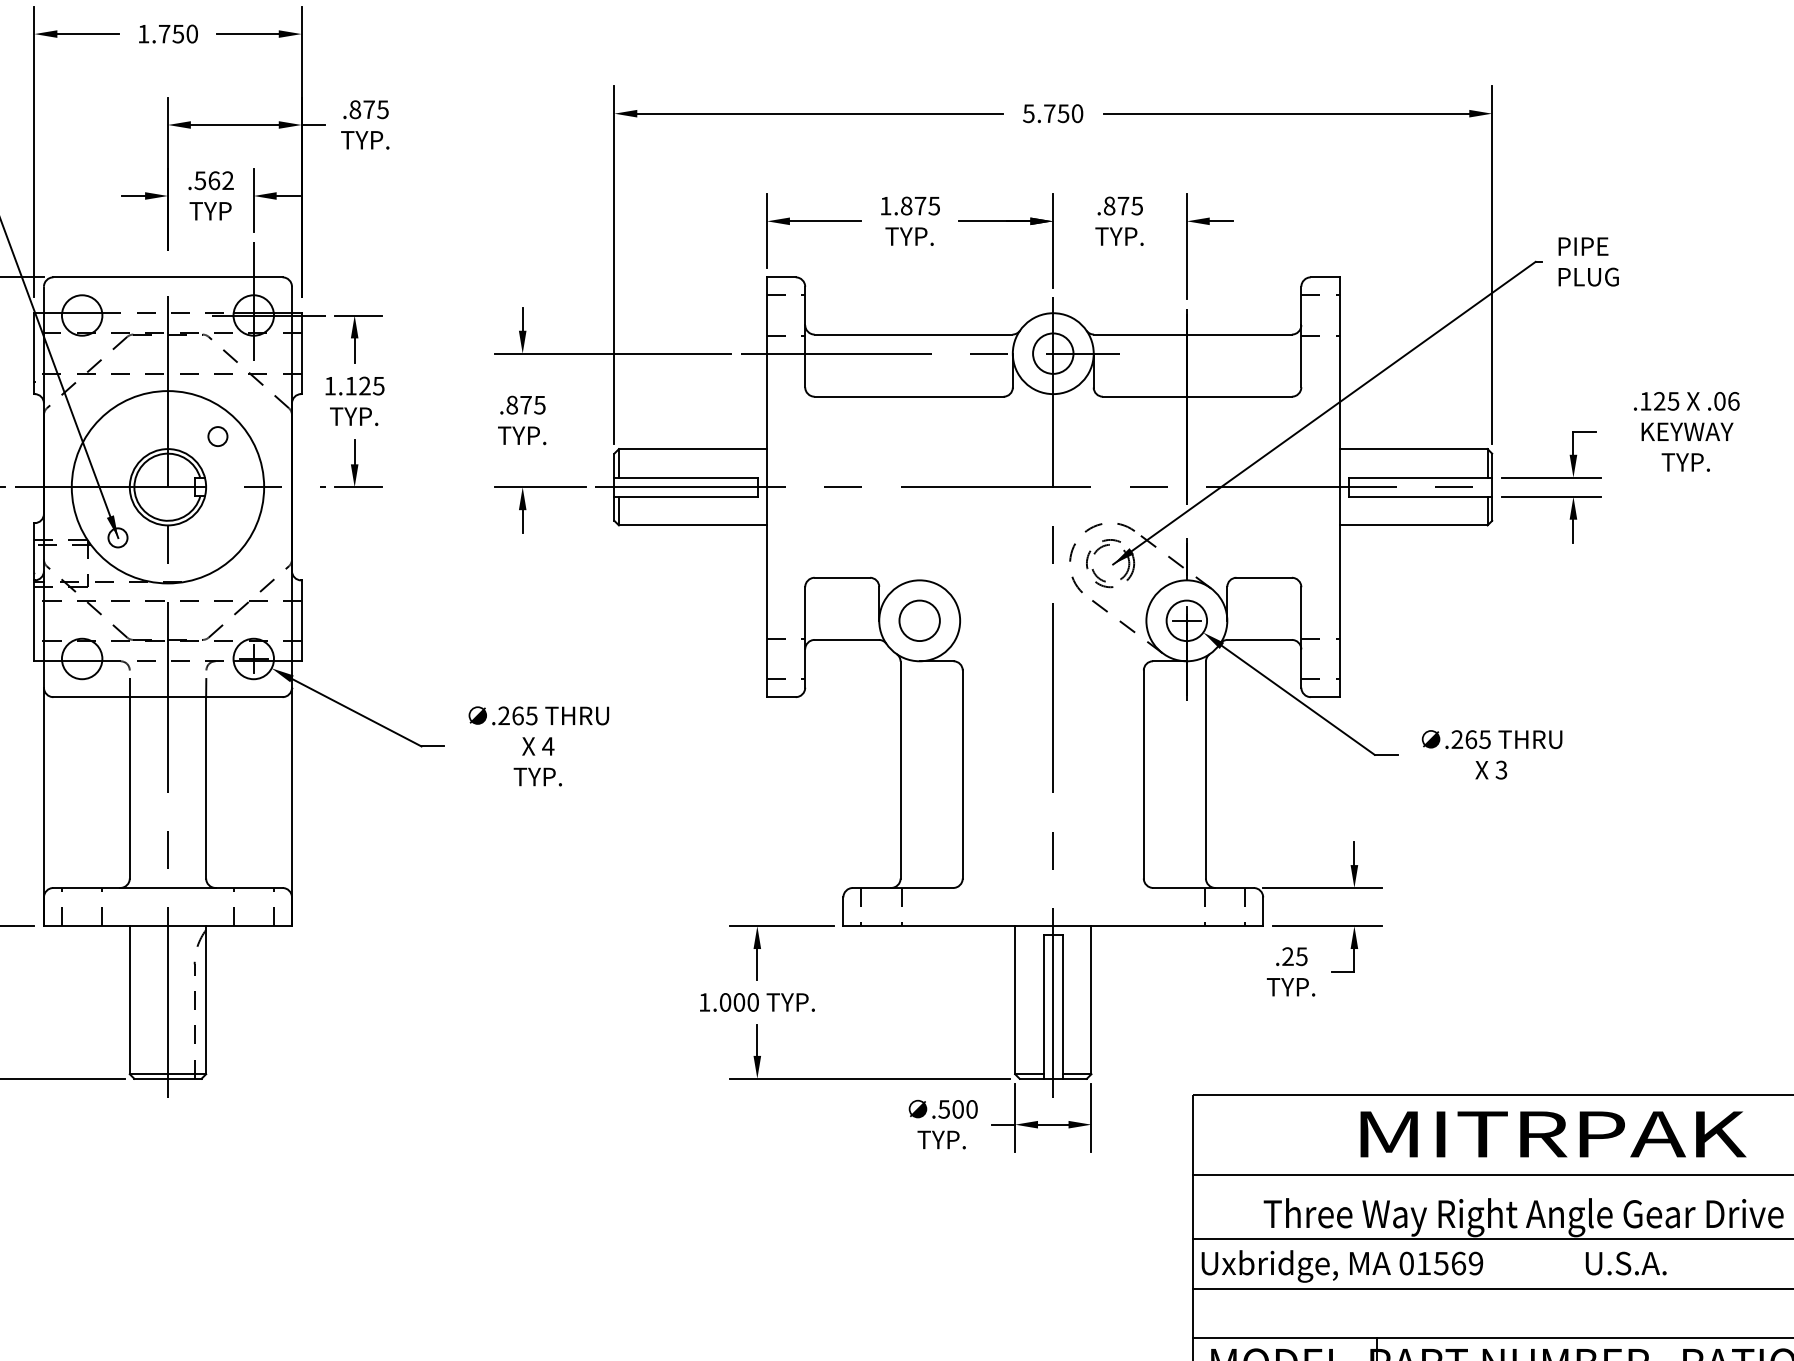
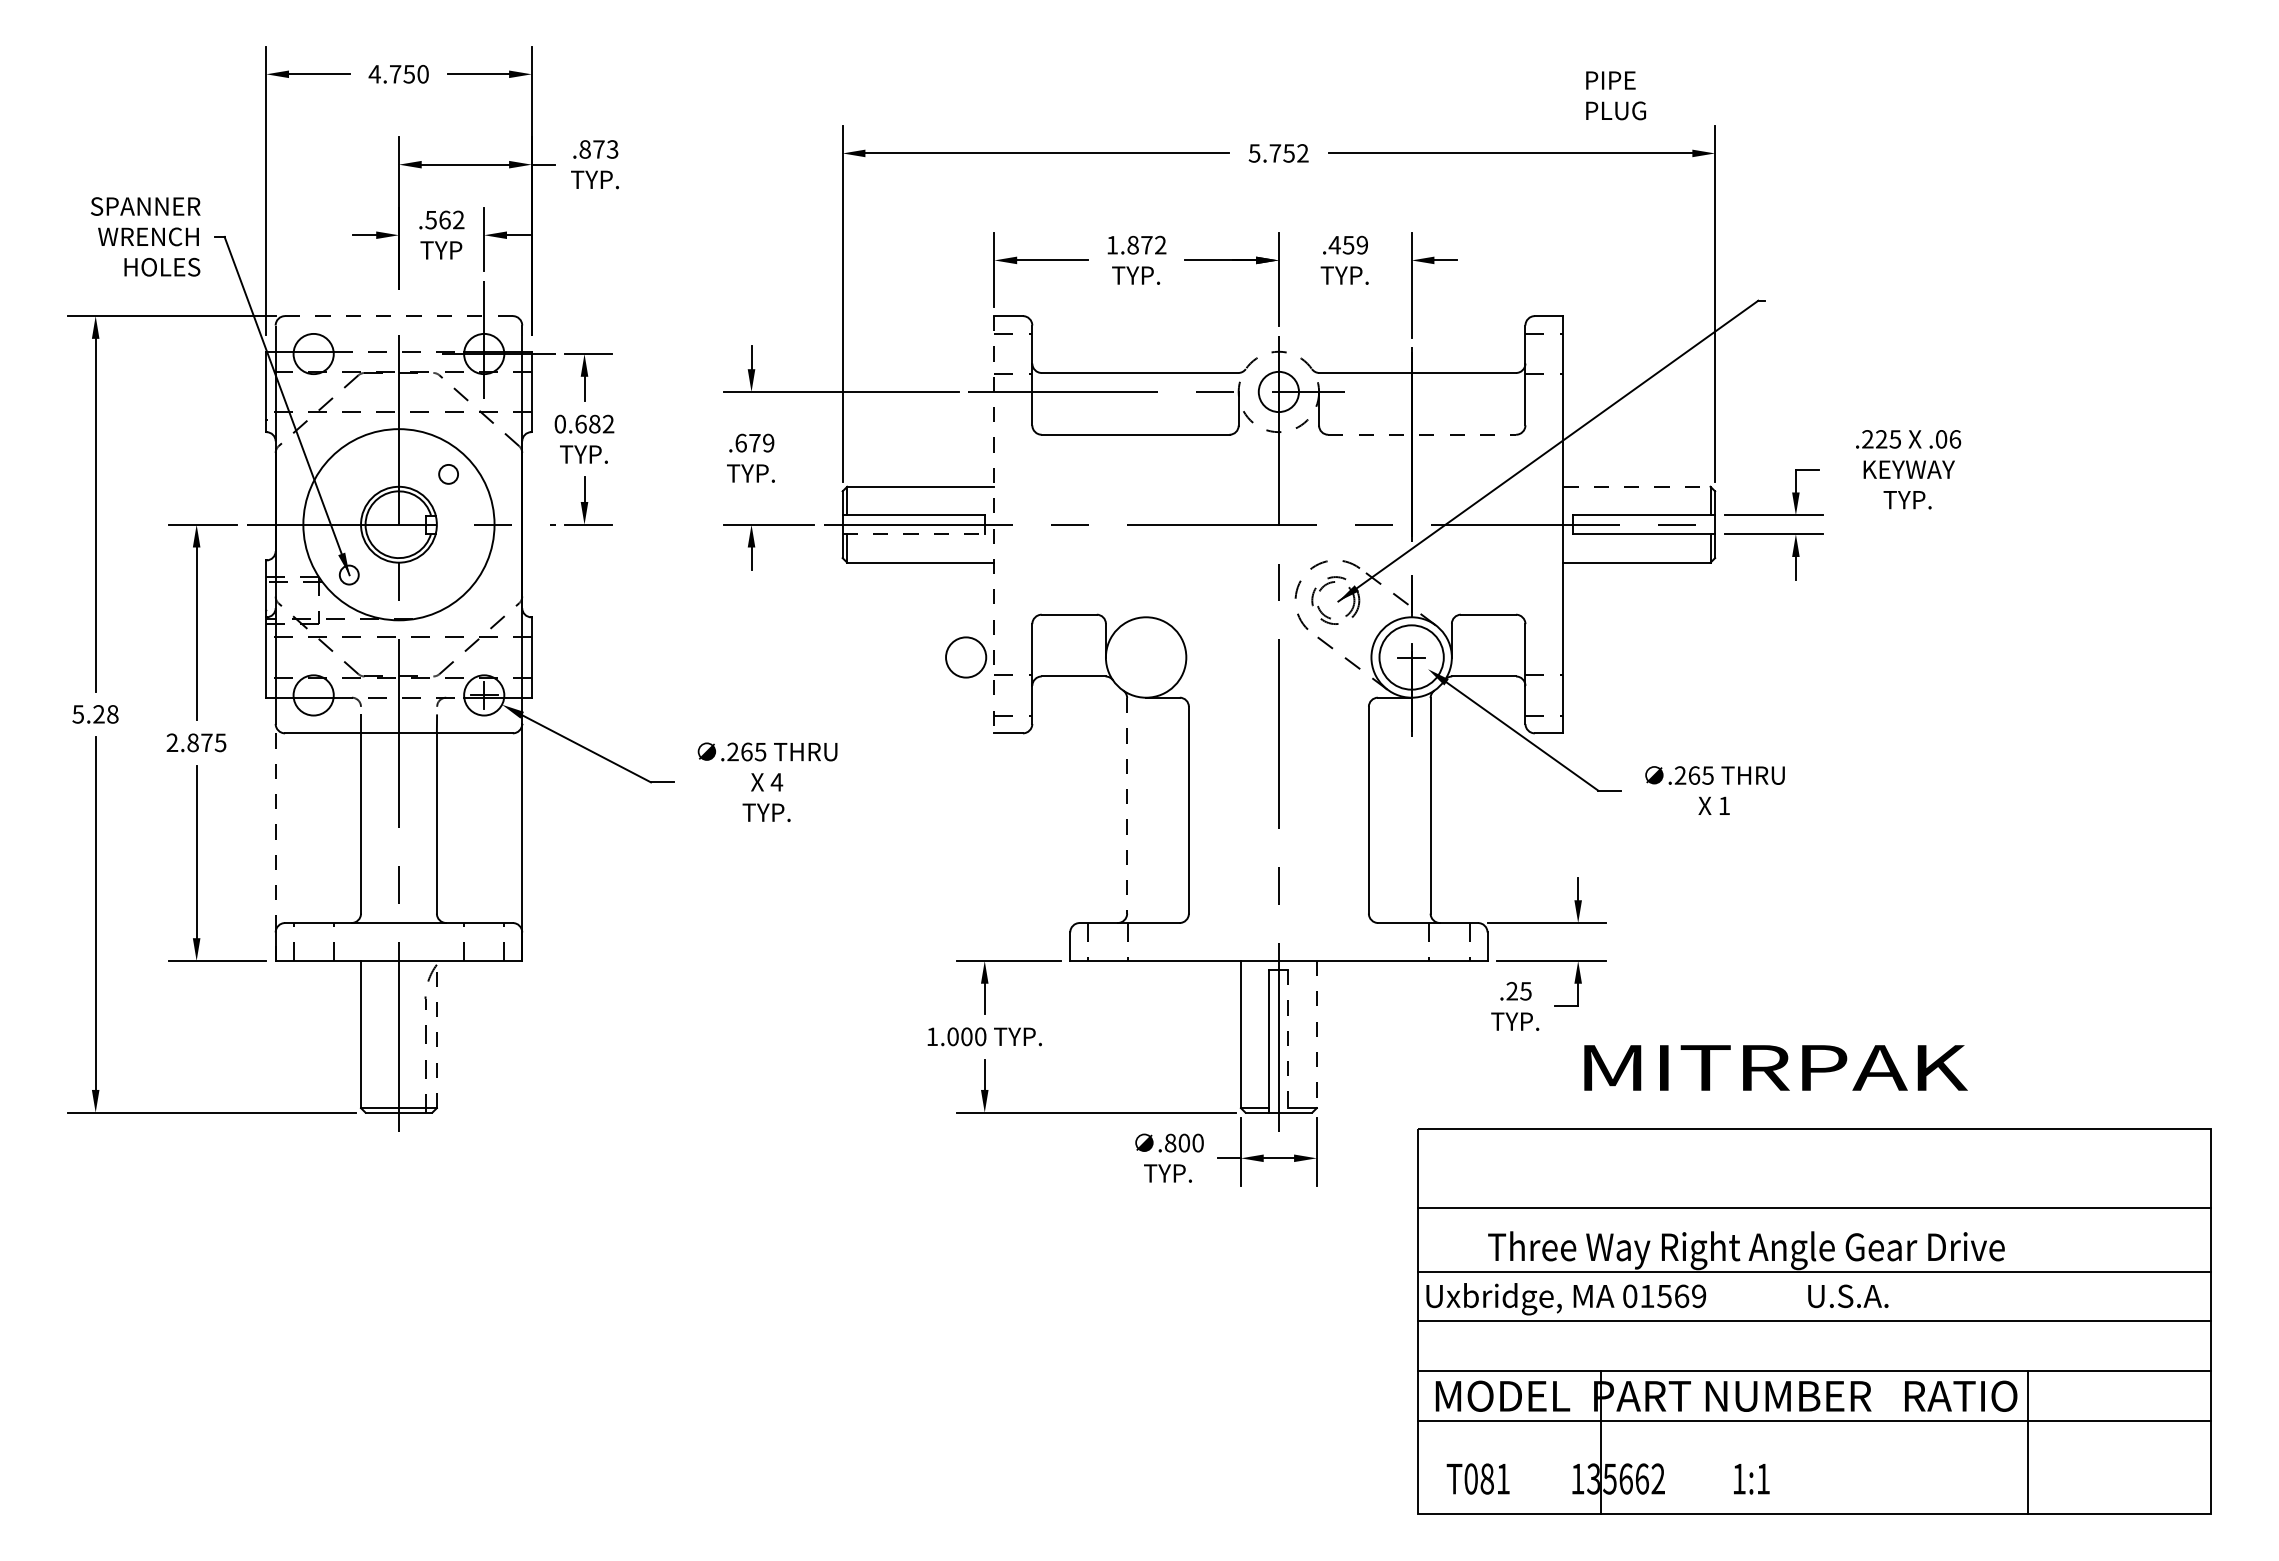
text: (143, 34) -> (374, 74), 1.750 -> 4.750
text: (382, 109) -> (612, 149), .875 -> .873
text: (1077, 113) -> (1302, 153), 5.750 -> 5.752
text: (934, 205) -> (1160, 244), 1.875 -> 1.872
text: (1122, 205) -> (1347, 244), .875 -> .459
text: (1588, 261) -> (1615, 95), moved
line: (167, 277) -> (398, 316), solid -> dashed
circle: (1052, 353) -> (1278, 391), solid -> dashed
text: (354, 385) -> (584, 423), 1.125 -> 0.682
line: (1197, 396) -> (1422, 434), solid -> dashed
text: (1645, 401) -> (1867, 439), .125 -> .225
text: (525, 404) -> (754, 442), .875 -> .679
line: (1413, 448) -> (1636, 486), solid -> dashed
line: (767, 487) -> (994, 524), solid -> dashed
line: (686, 497) -> (914, 534), solid -> dashed
circle: (920, 620) -> (966, 657), moved
circle: (1186, 620) -> (1411, 657), size x1.6
line: (900, 769) -> (1127, 805), solid -> dashed
text: (1500, 769) -> (1723, 805), 3 -> 1
line: (43, 806) -> (275, 842), solid -> dashed
line: (205, 1000) -> (436, 1034), solid -> dashed
line: (1091, 1000) -> (1316, 1034), solid -> dashed
line: (1062, 1007) -> (1288, 1041), solid -> dashed
text: (944, 1108) -> (1170, 1142), .500 -> .800
text: (1552, 1133) -> (1775, 1067), moved

